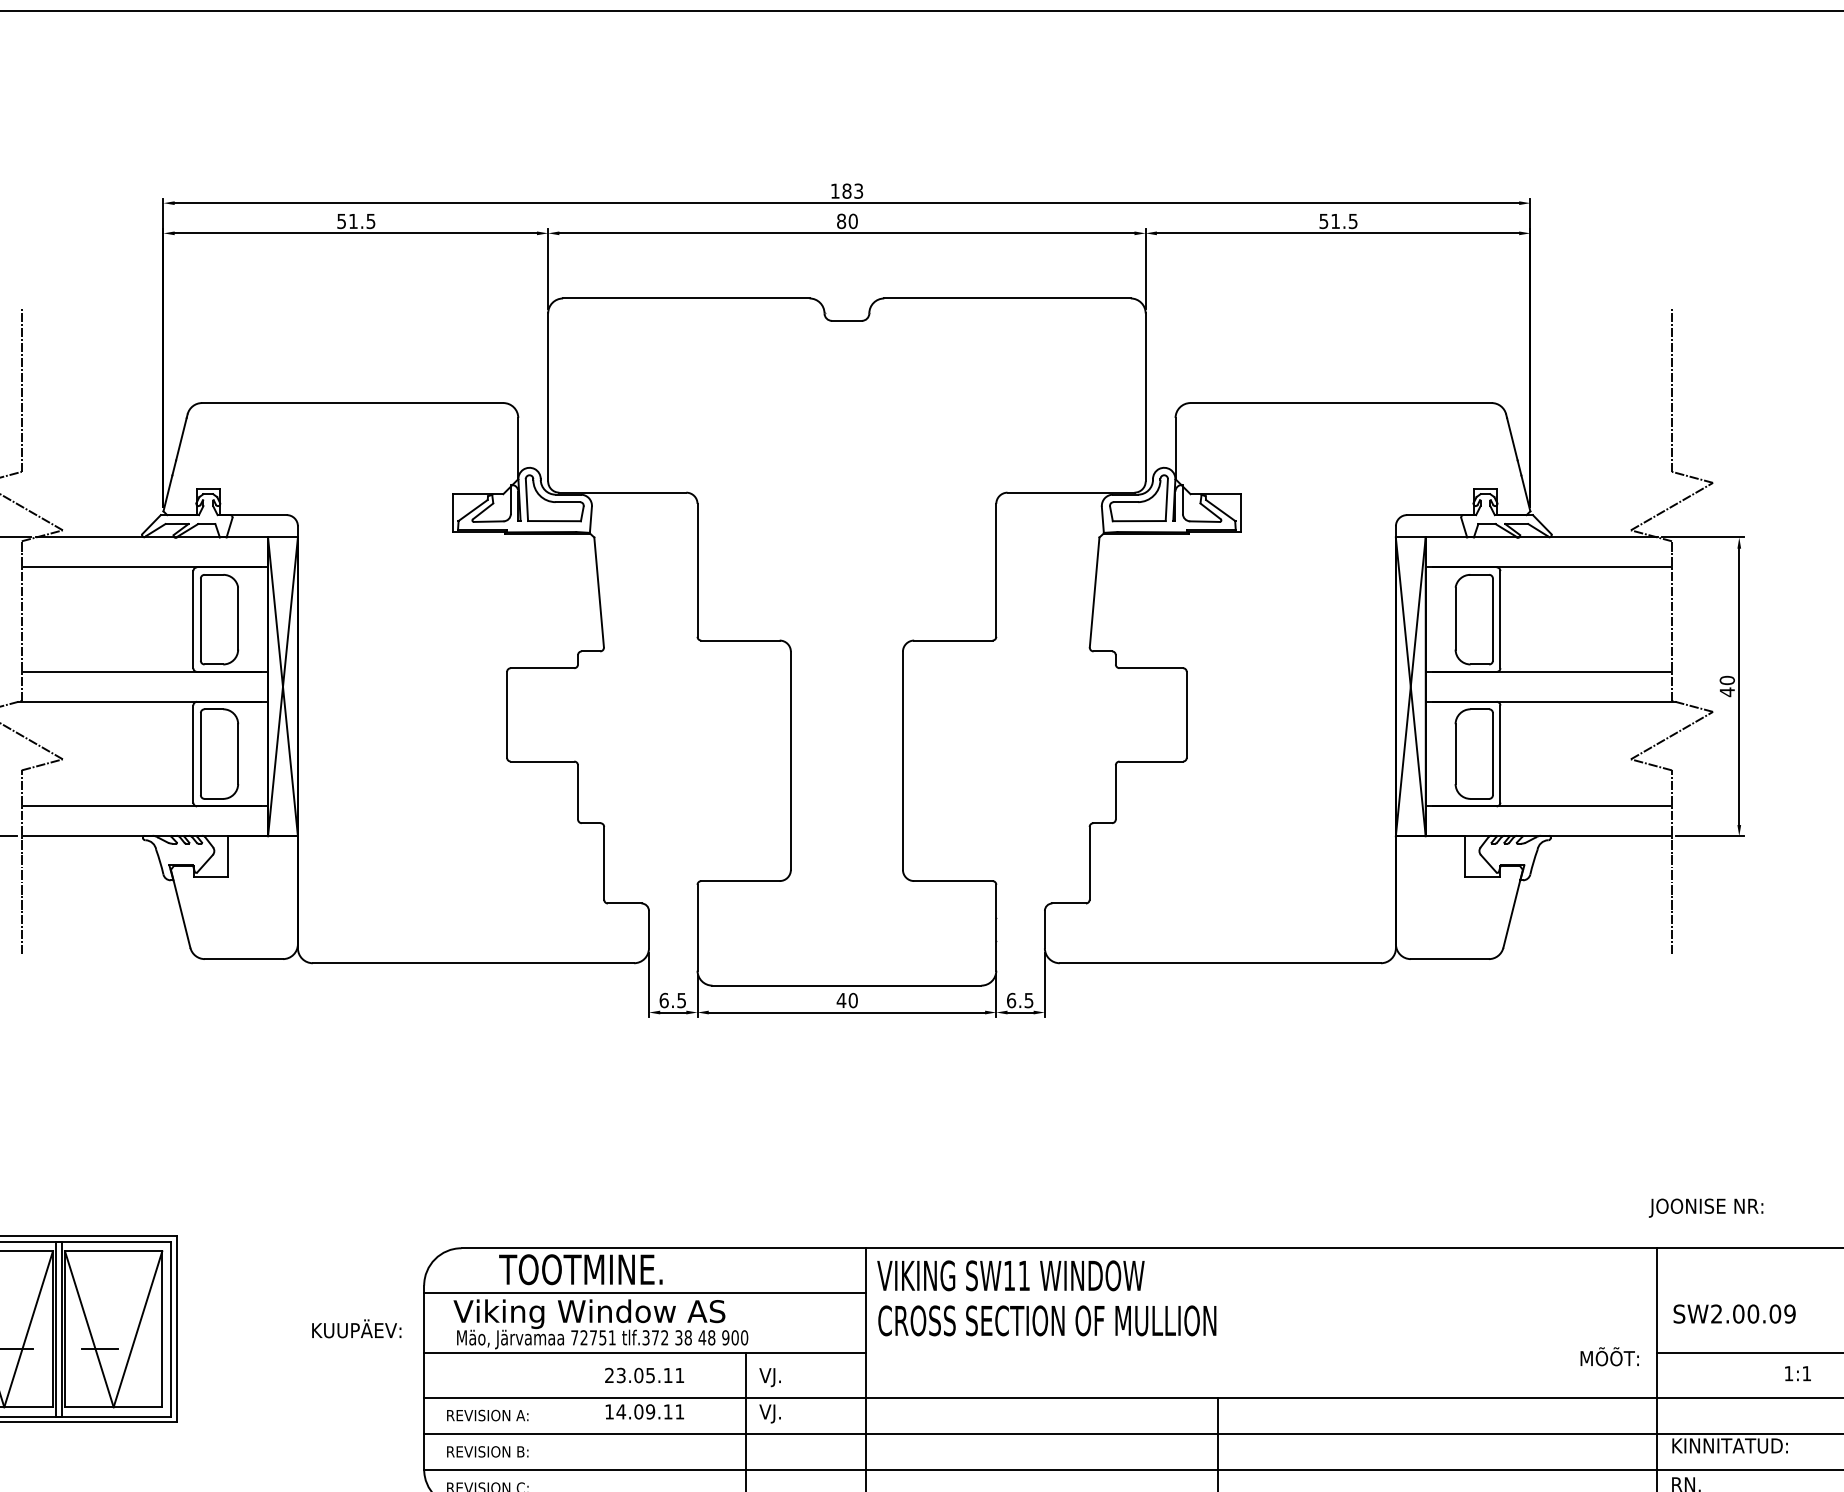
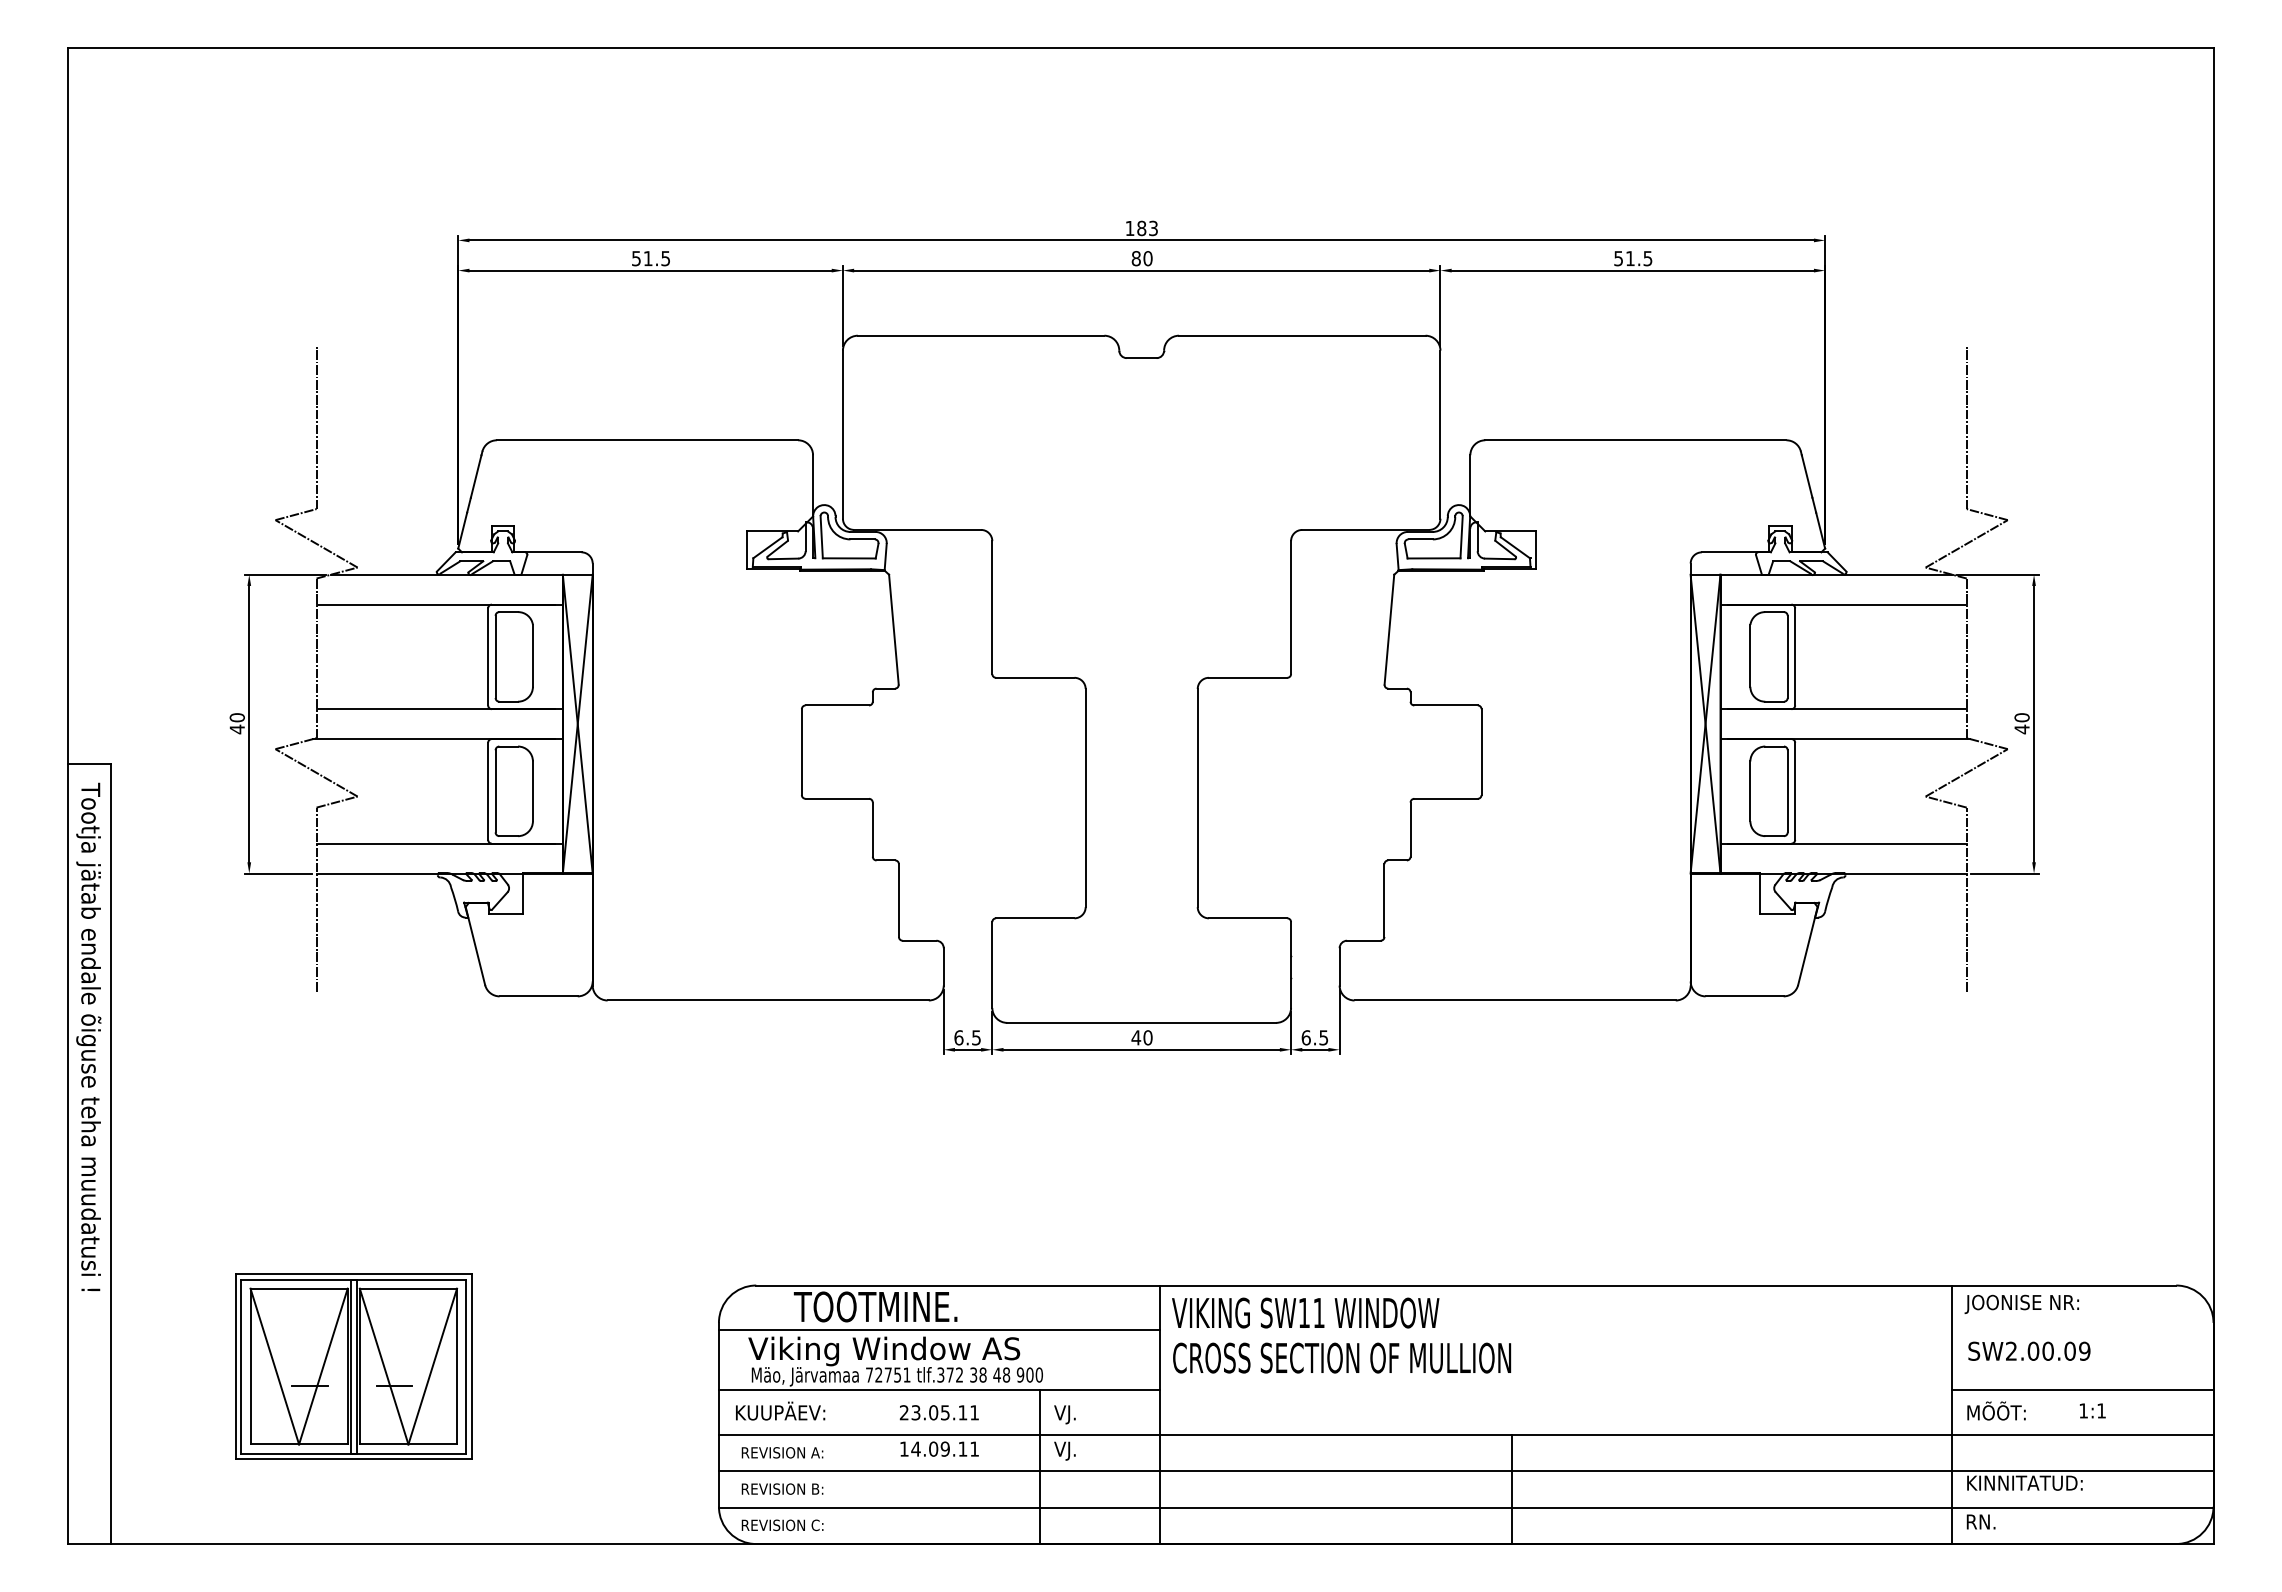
text: (1705, 1207) -> (2021, 1303), moved
text: (356, 1328) -> (780, 1410), moved
text: (1609, 1356) -> (1996, 1410), moved

